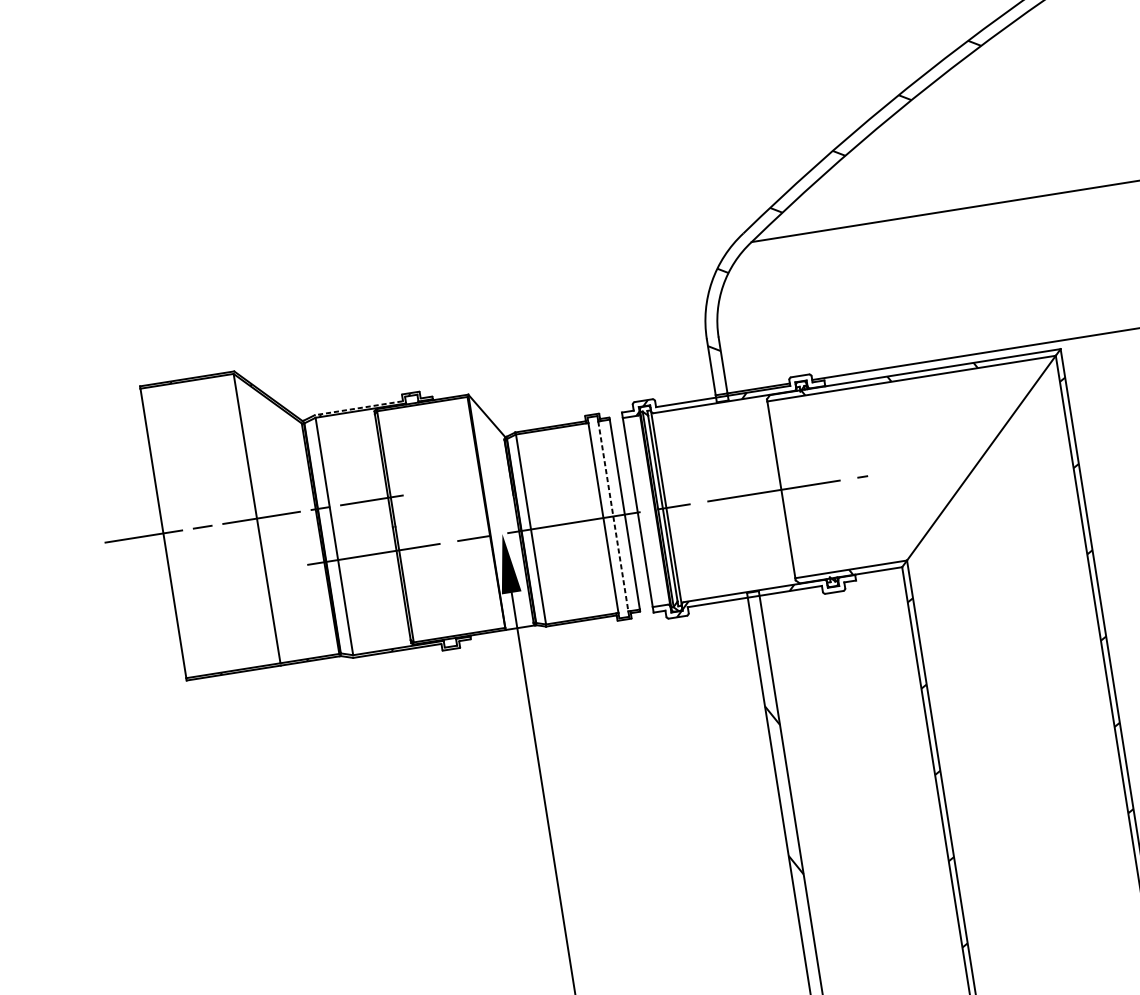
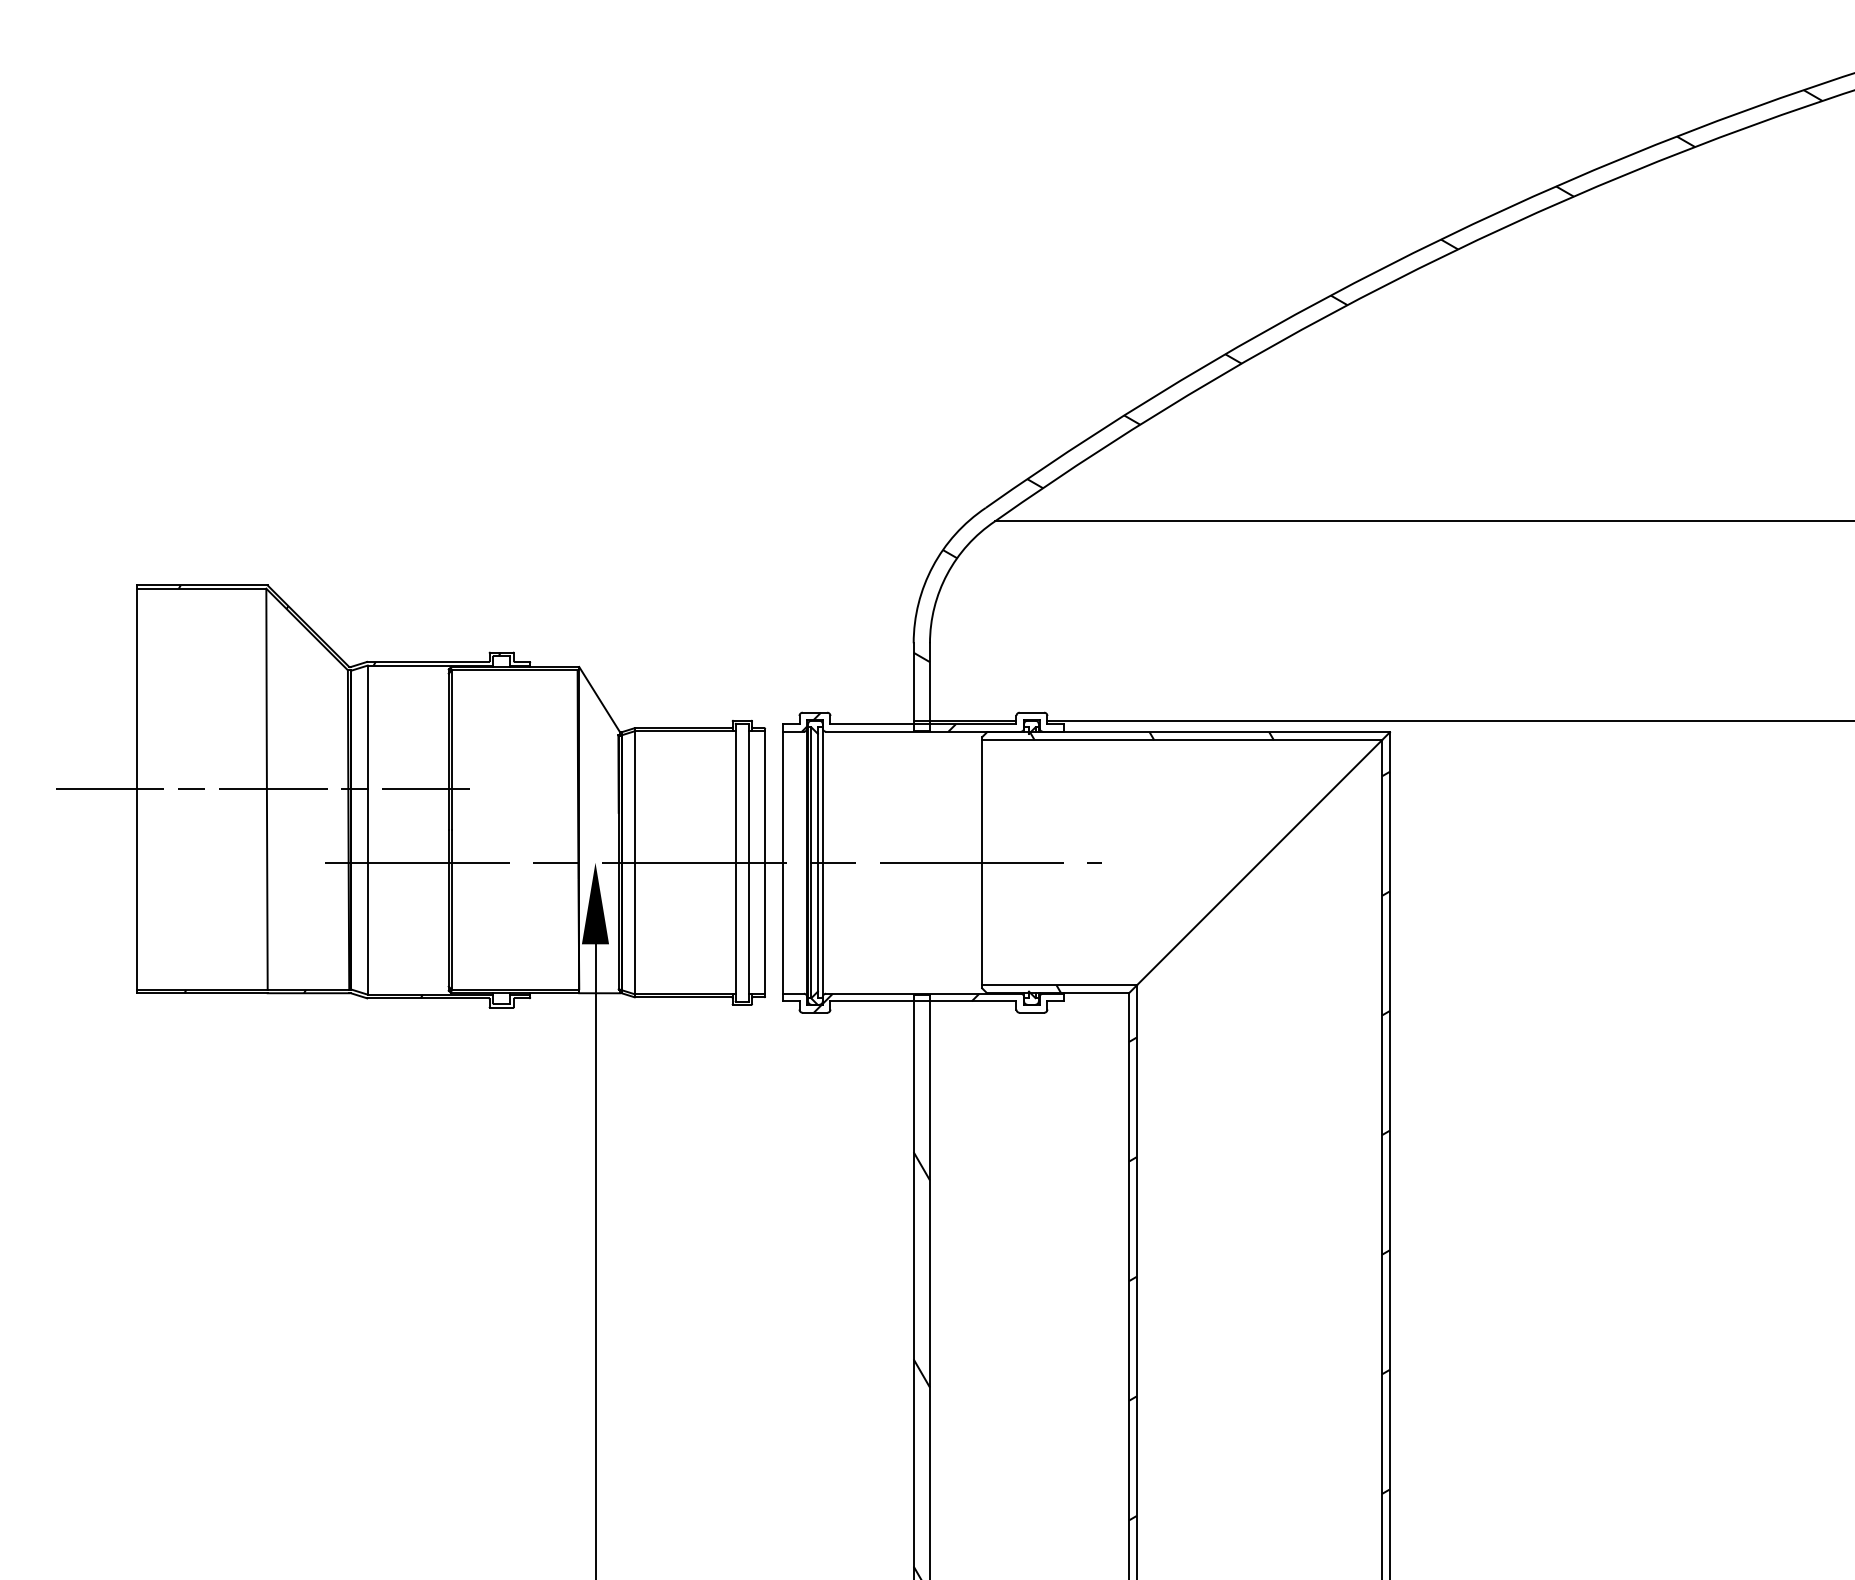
line: (358, 408) -> (427, 661), dashed -> solid
line: (613, 516) -> (749, 862), dashed -> solid

